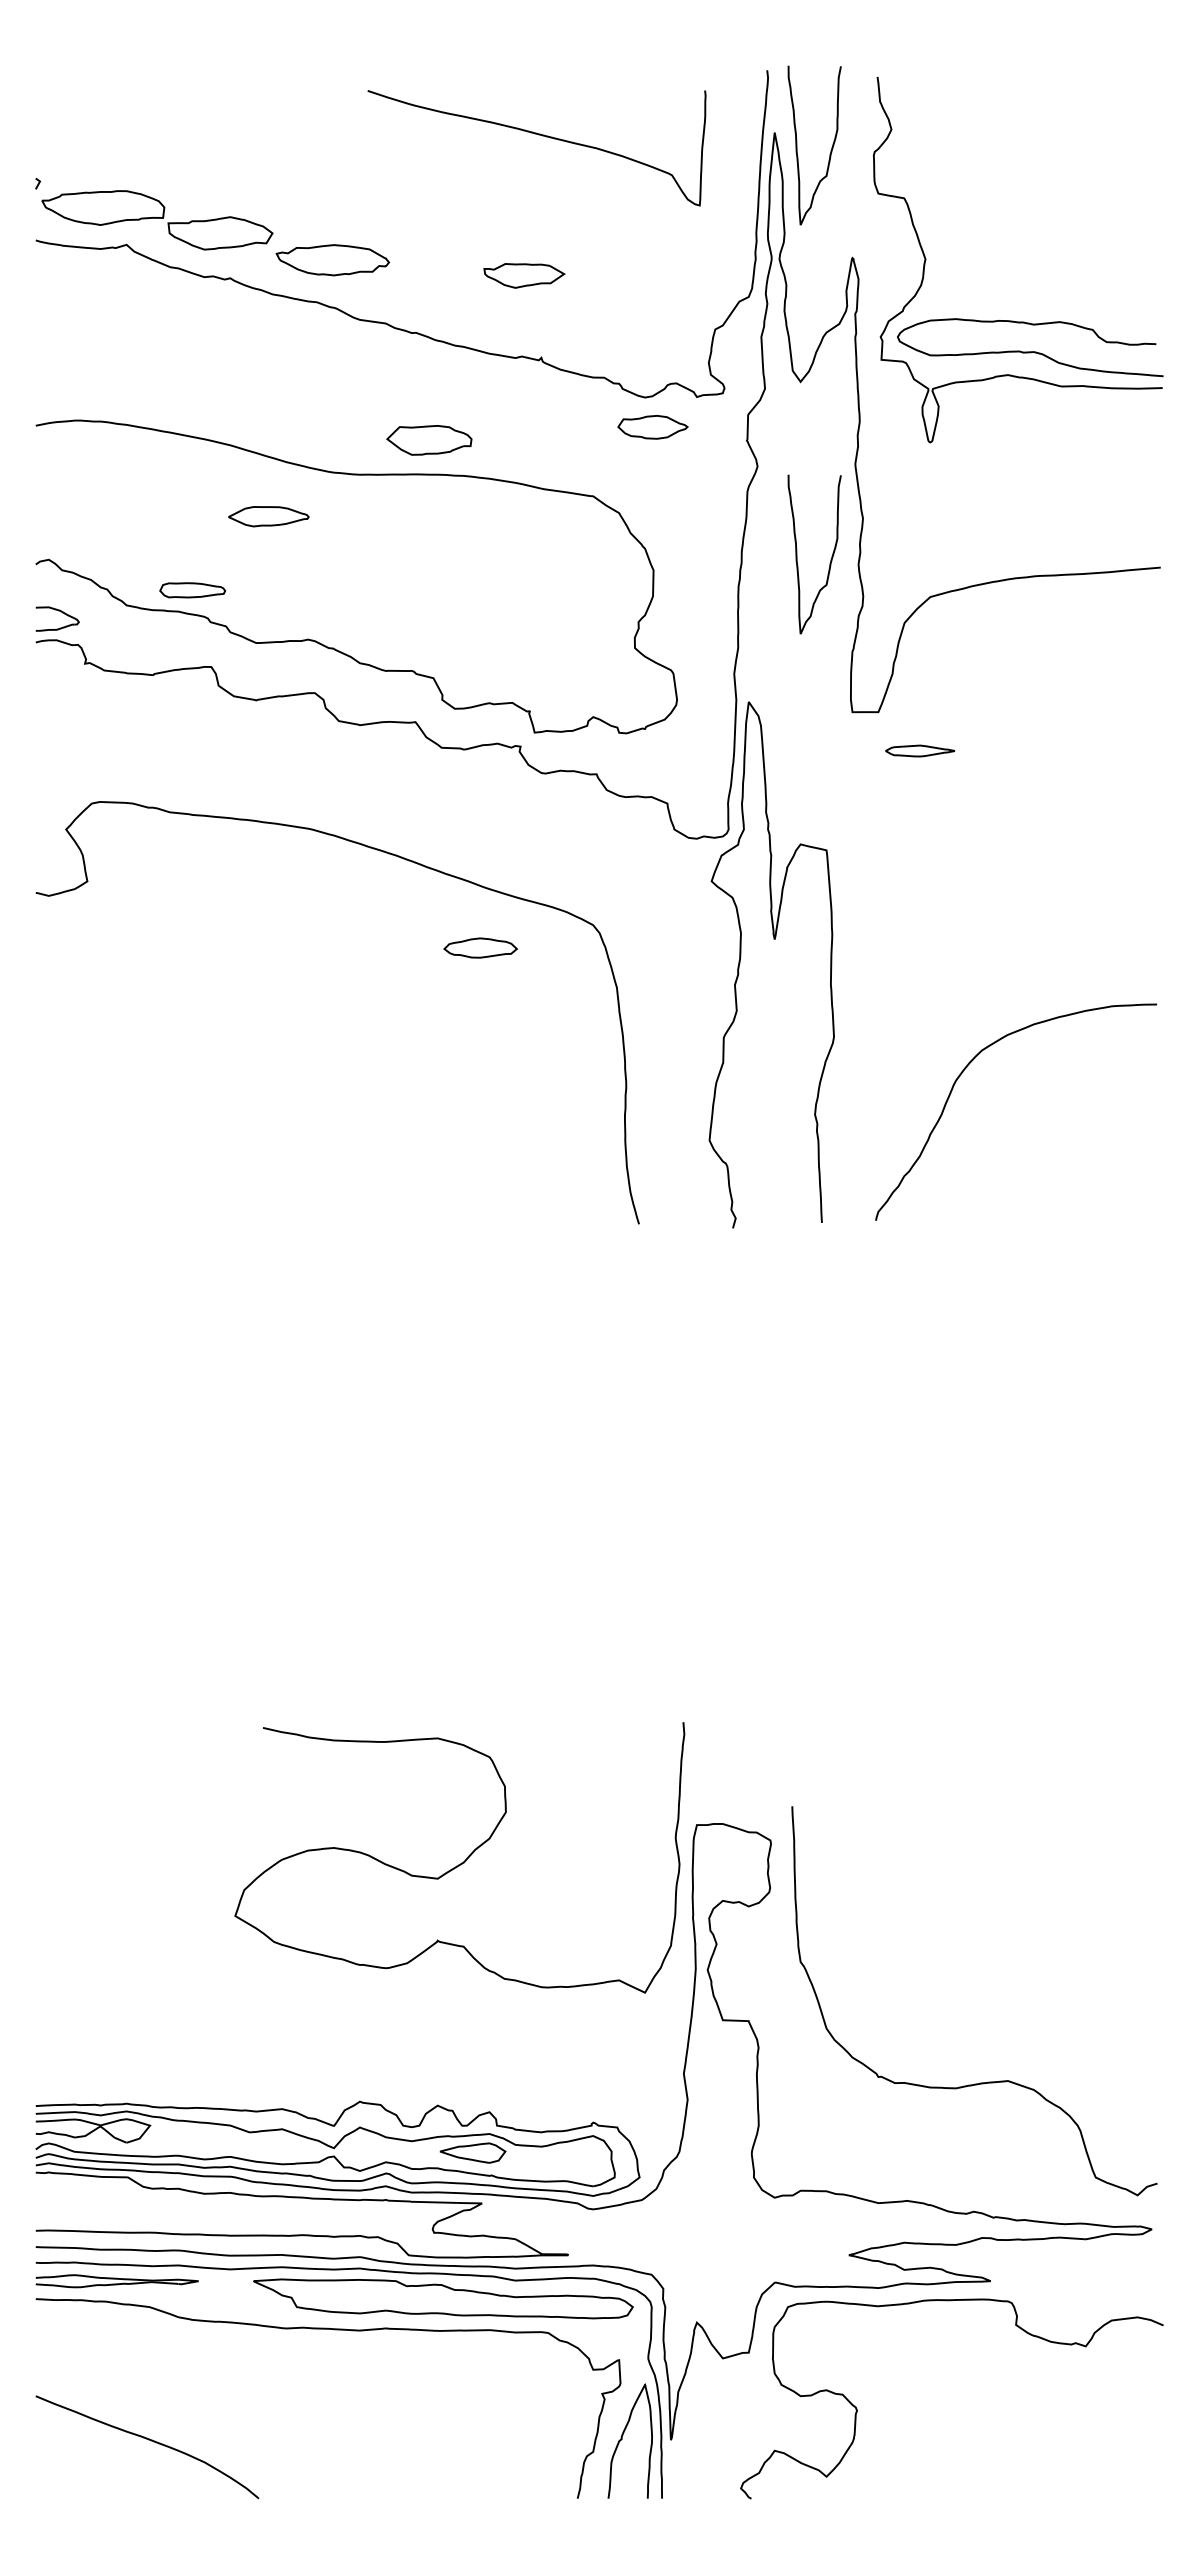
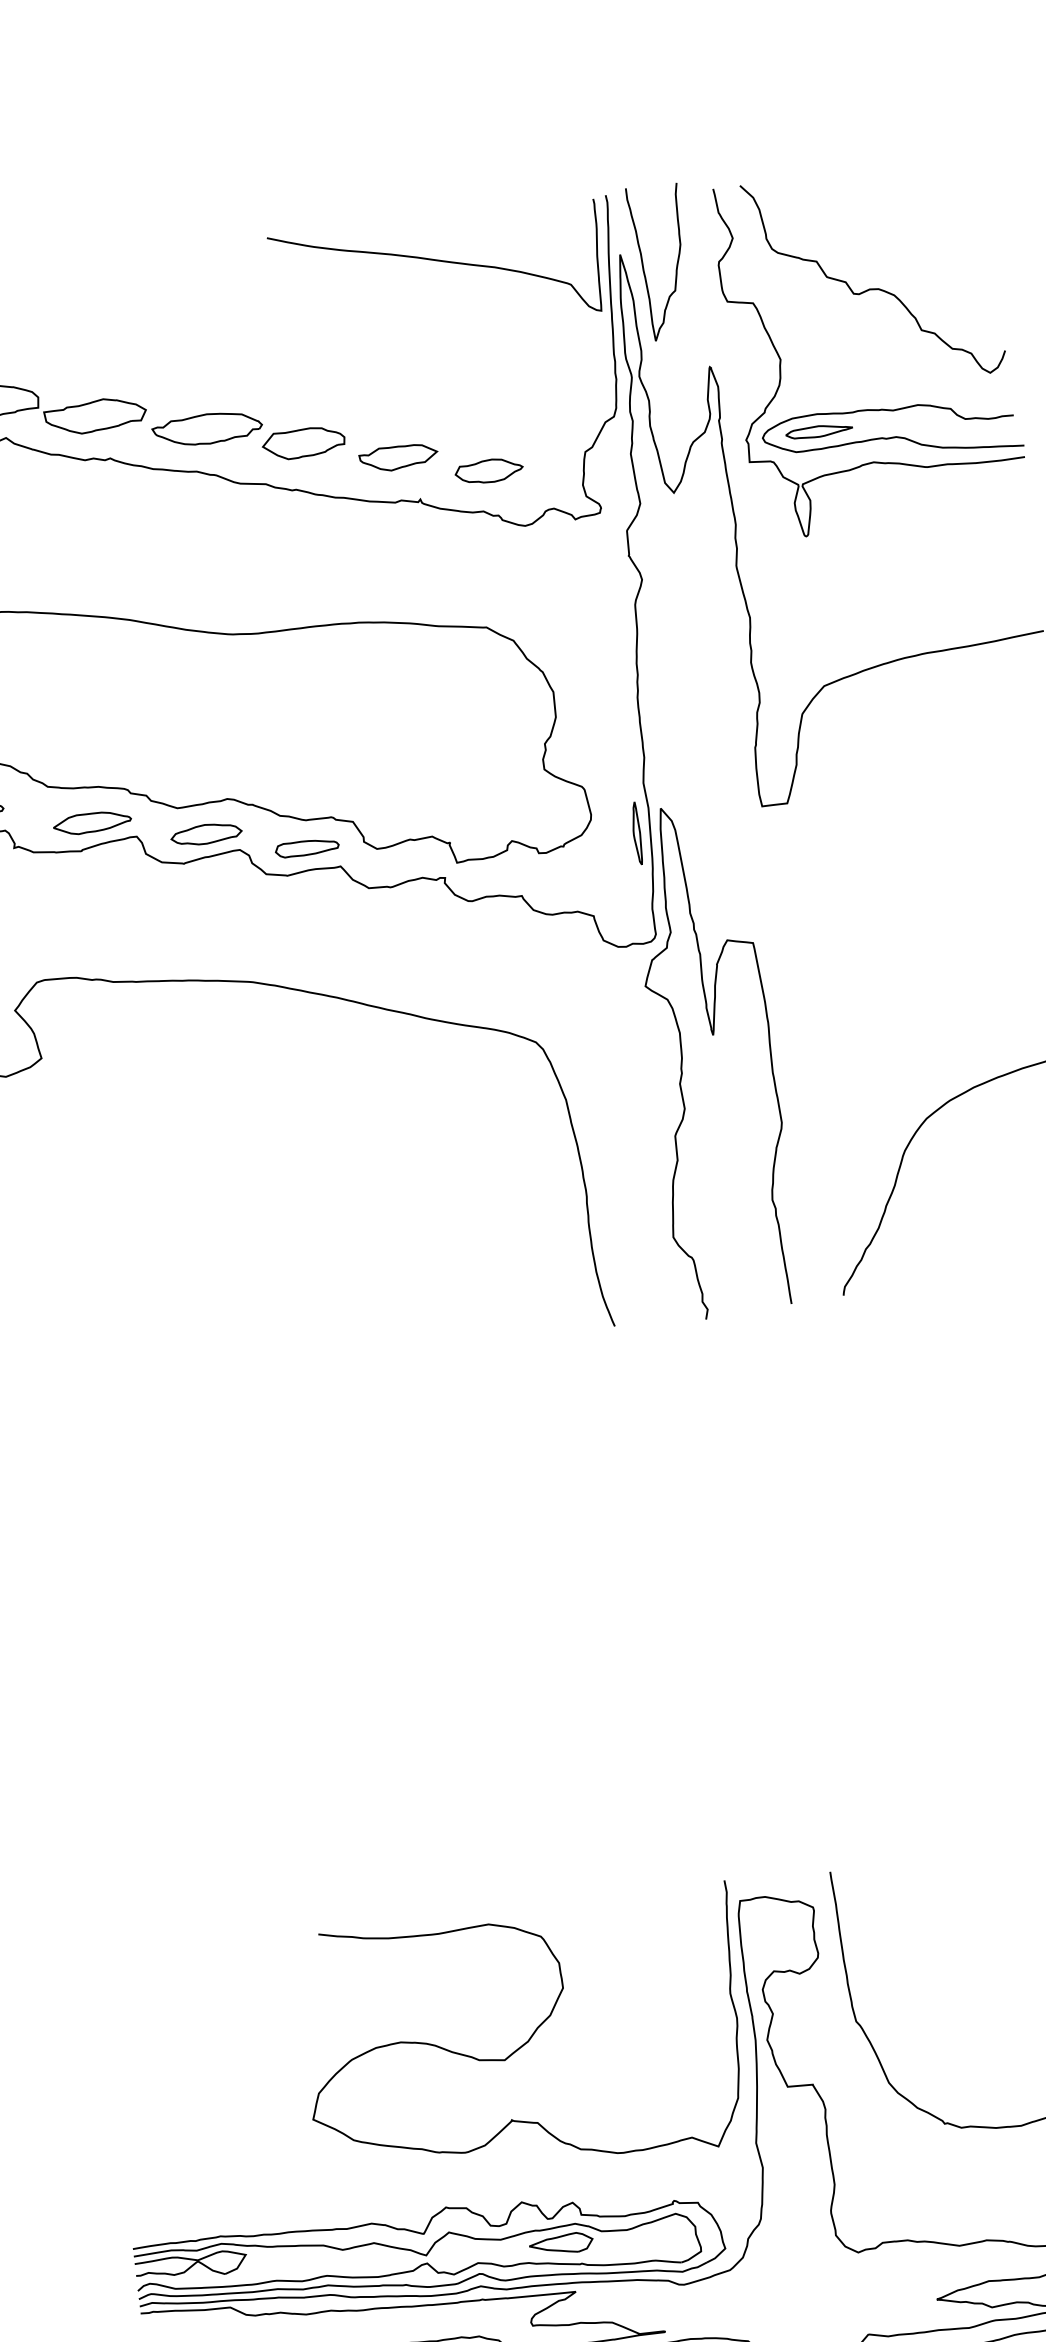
curve: (538, 135) -> (437, 261), moved
curve: (1029, 197) -> (874, 288), added
part: (524, 275) -> (398, 457), moved
part: (652, 427) -> (488, 471), moved
part: (429, 440) -> (303, 443), moved
part: (268, 516) -> (92, 822), moved
curve: (830, 559) -> (723, 661), removed
part: (192, 590) -> (307, 848), moved
part: (721, 724) -> (636, 833), added
part: (920, 750) -> (819, 430), moved
part: (480, 947) -> (206, 833), moved
curve: (461, 1862) -> (525, 2041), moved

